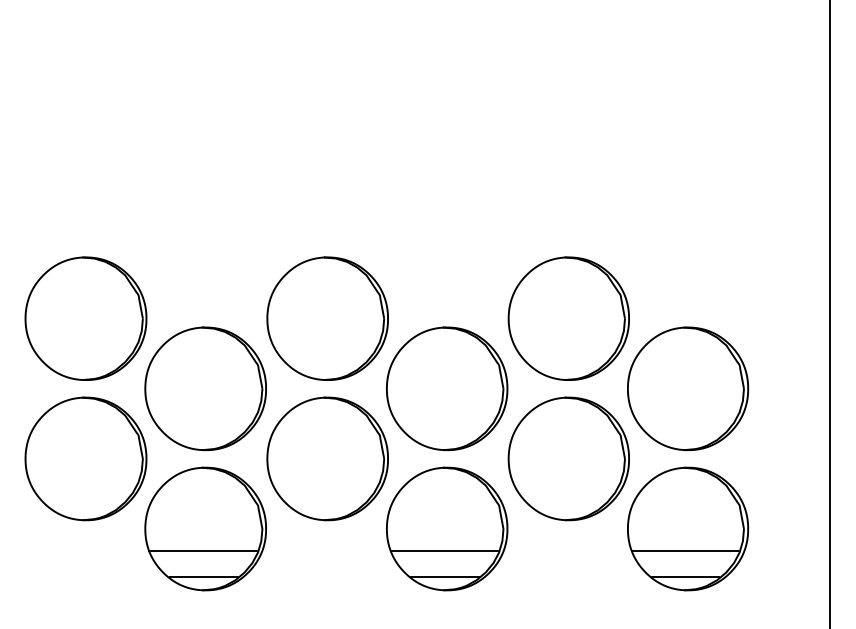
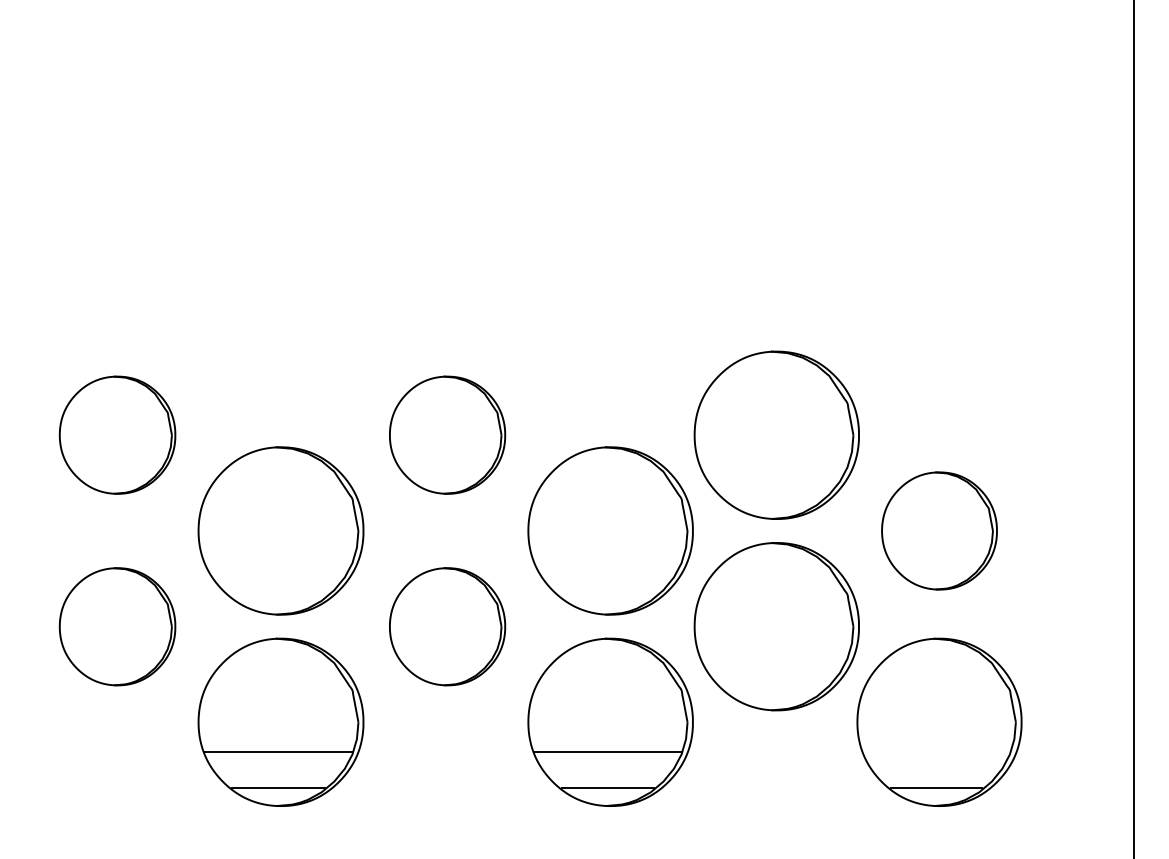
part: (85, 318) -> (117, 434), size x0.7
part: (327, 318) -> (447, 434), size x0.7
part: (688, 388) -> (939, 530), size x0.7
part: (85, 458) -> (117, 626), size x0.7
part: (327, 458) -> (447, 626), size x0.7
line: (685, 551) -> (936, 752), removed

